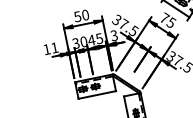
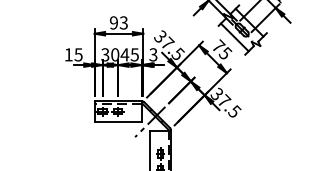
text: (81, 15) -> (118, 22), 50 -> 93
text: (54, 47) -> (78, 54), 11 -> 15
line: (122, 89) -> (150, 121), added

